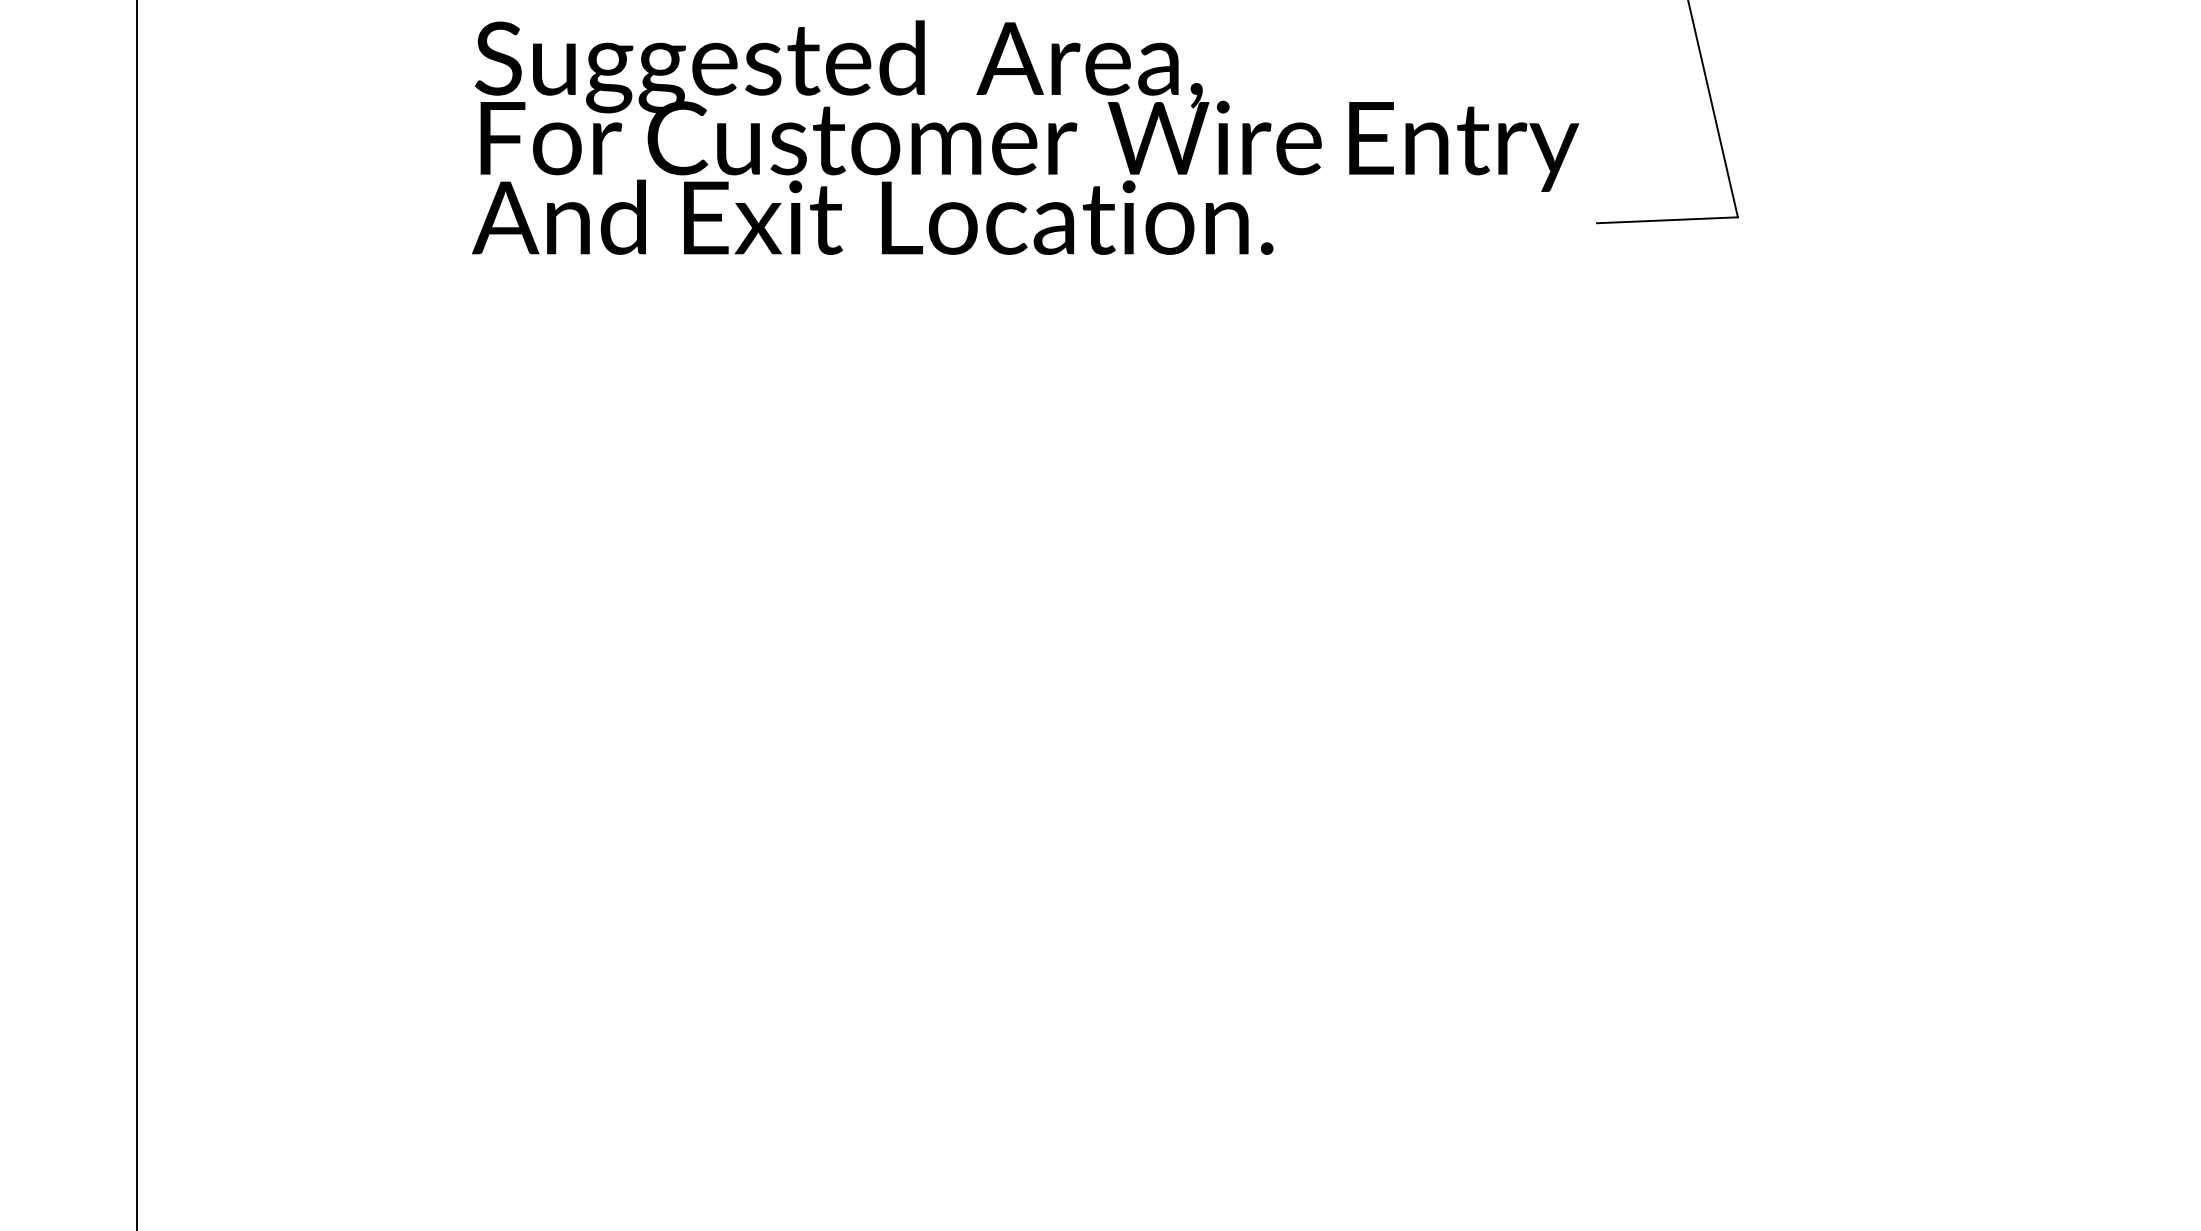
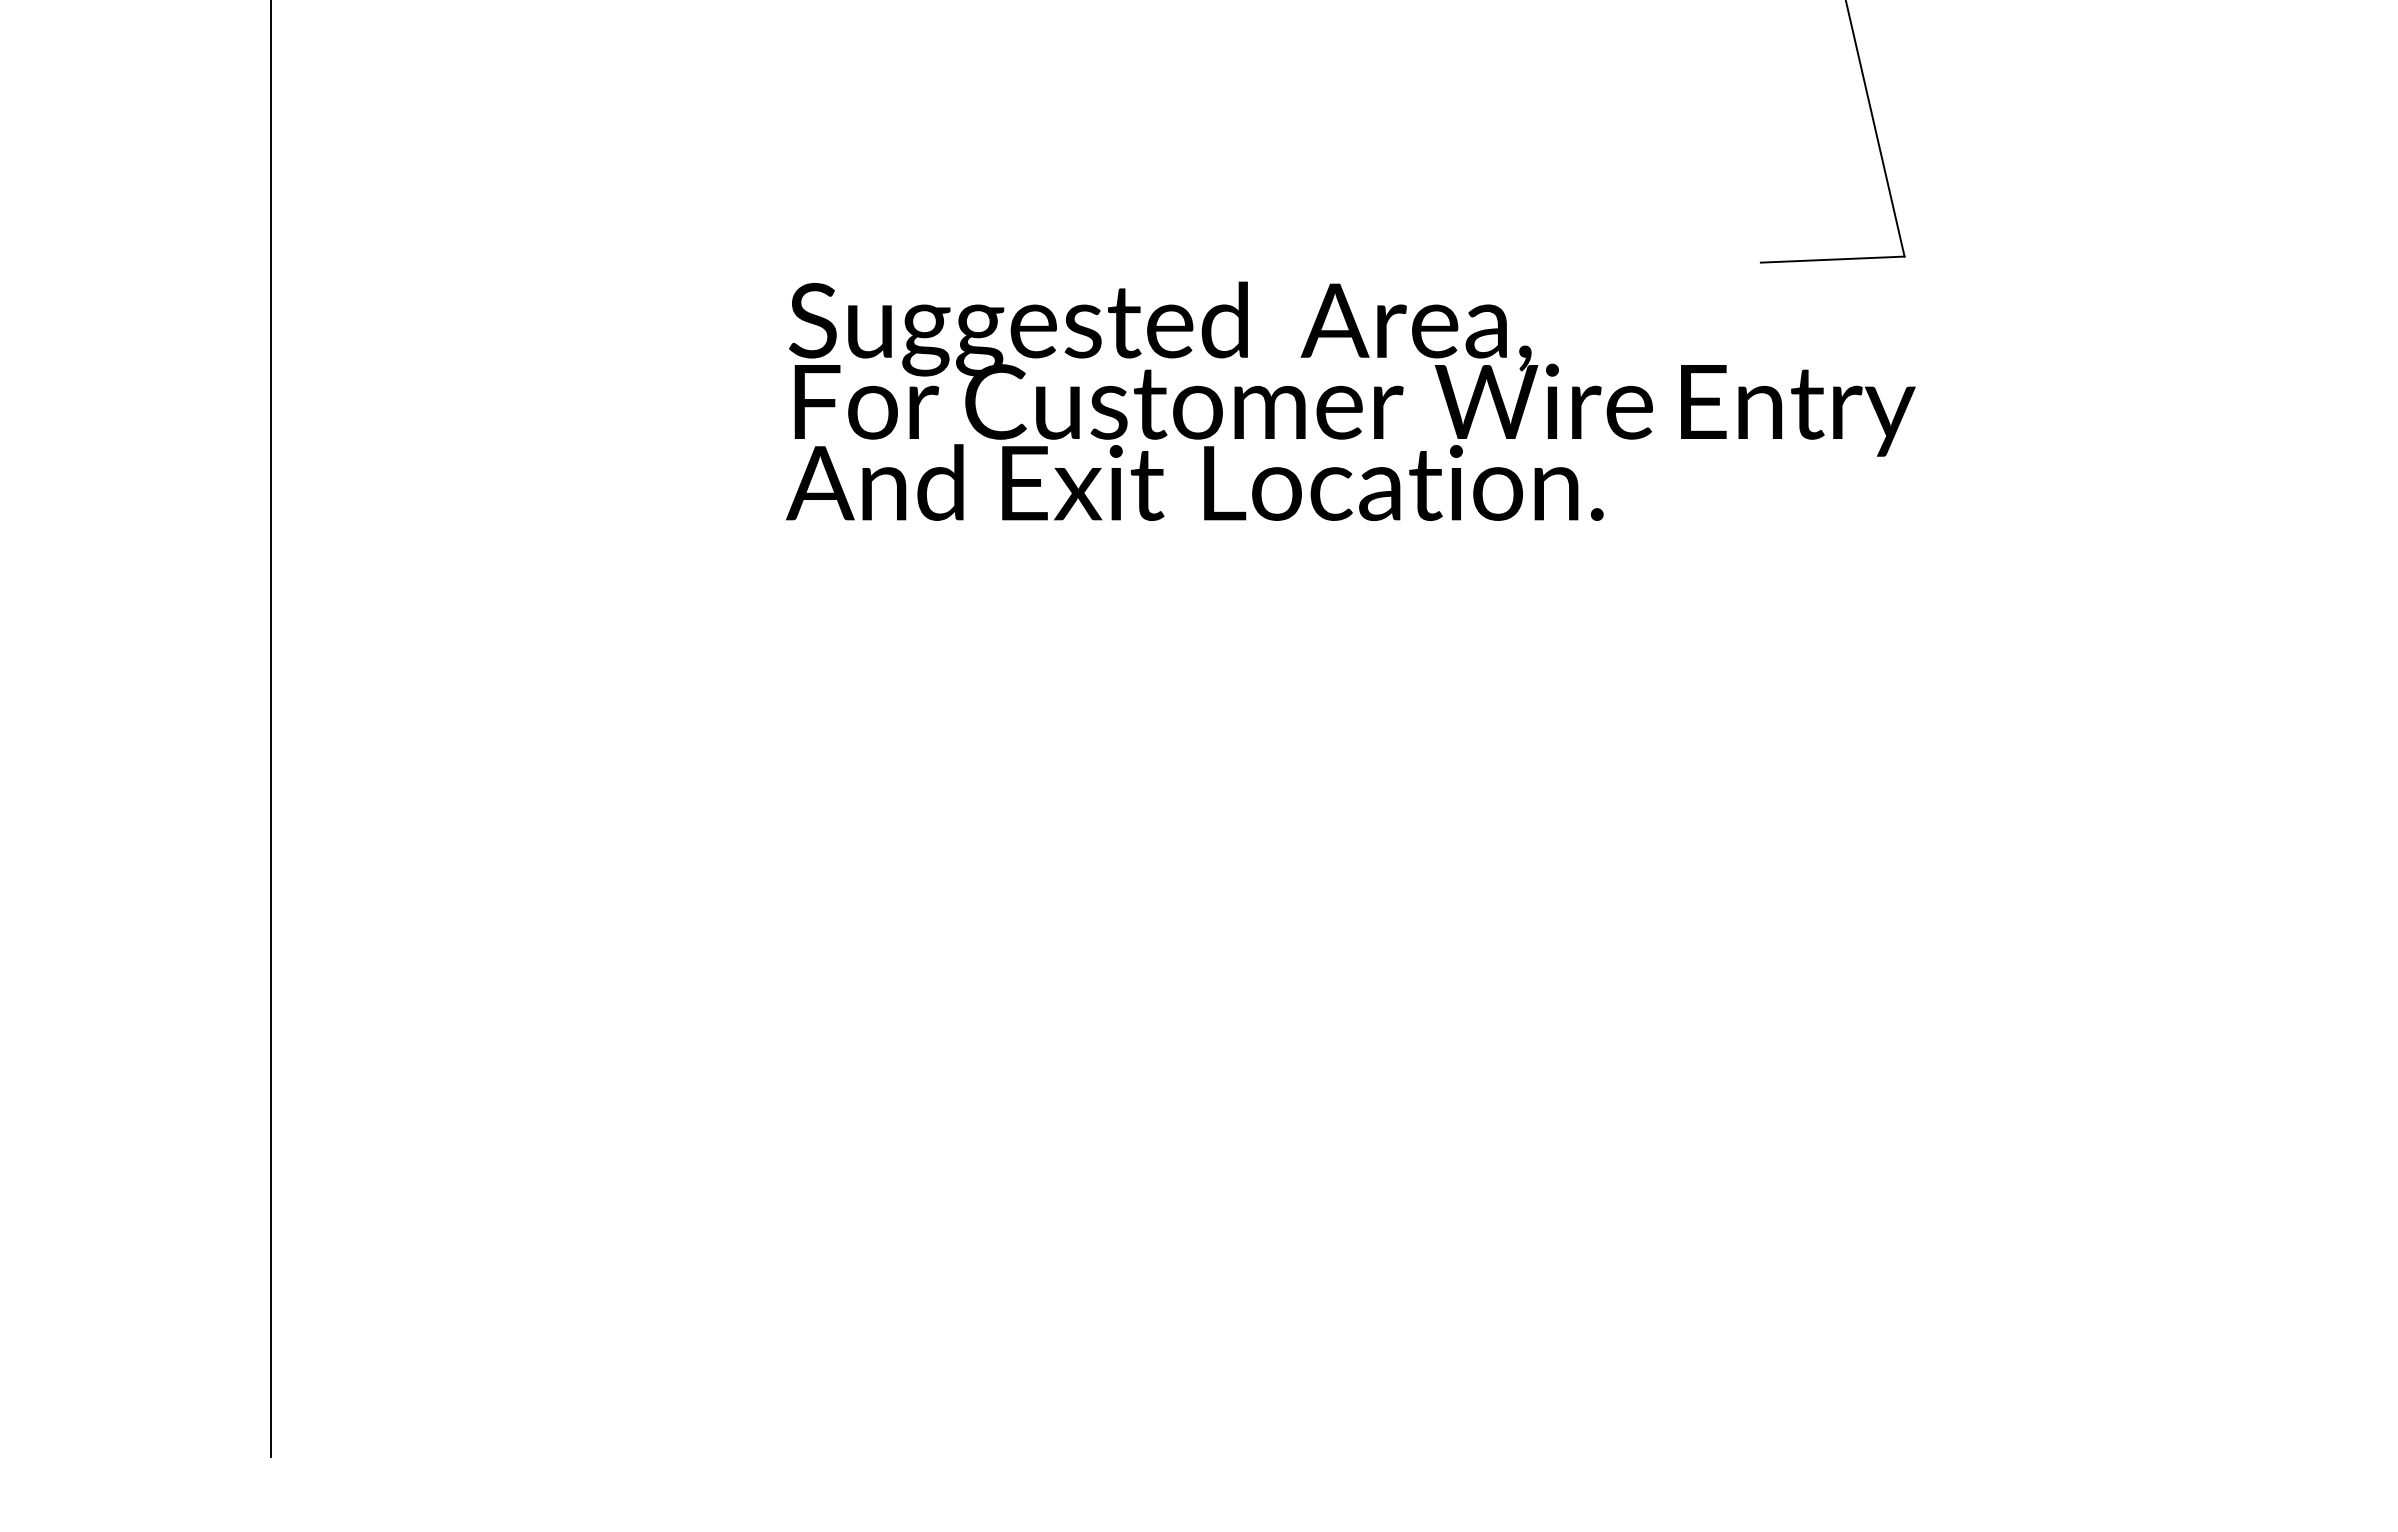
text: (1025, 136) -> (1350, 400), moved

